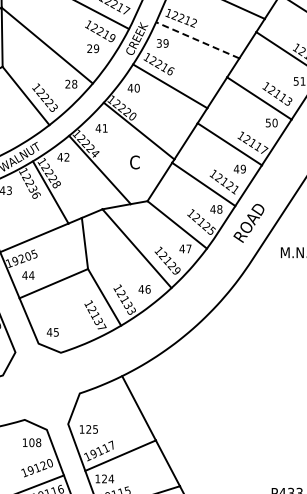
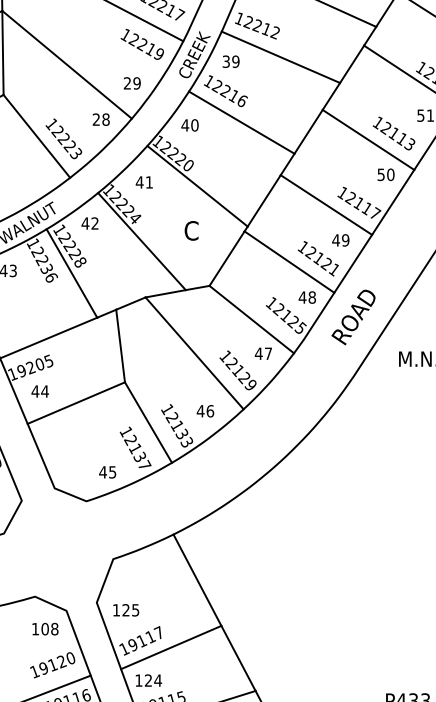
line: (197, 40) -> (280, 57), dashed -> solid
text: (93, 48) -> (132, 83), moved
text: (52, 332) -> (107, 472), moved

